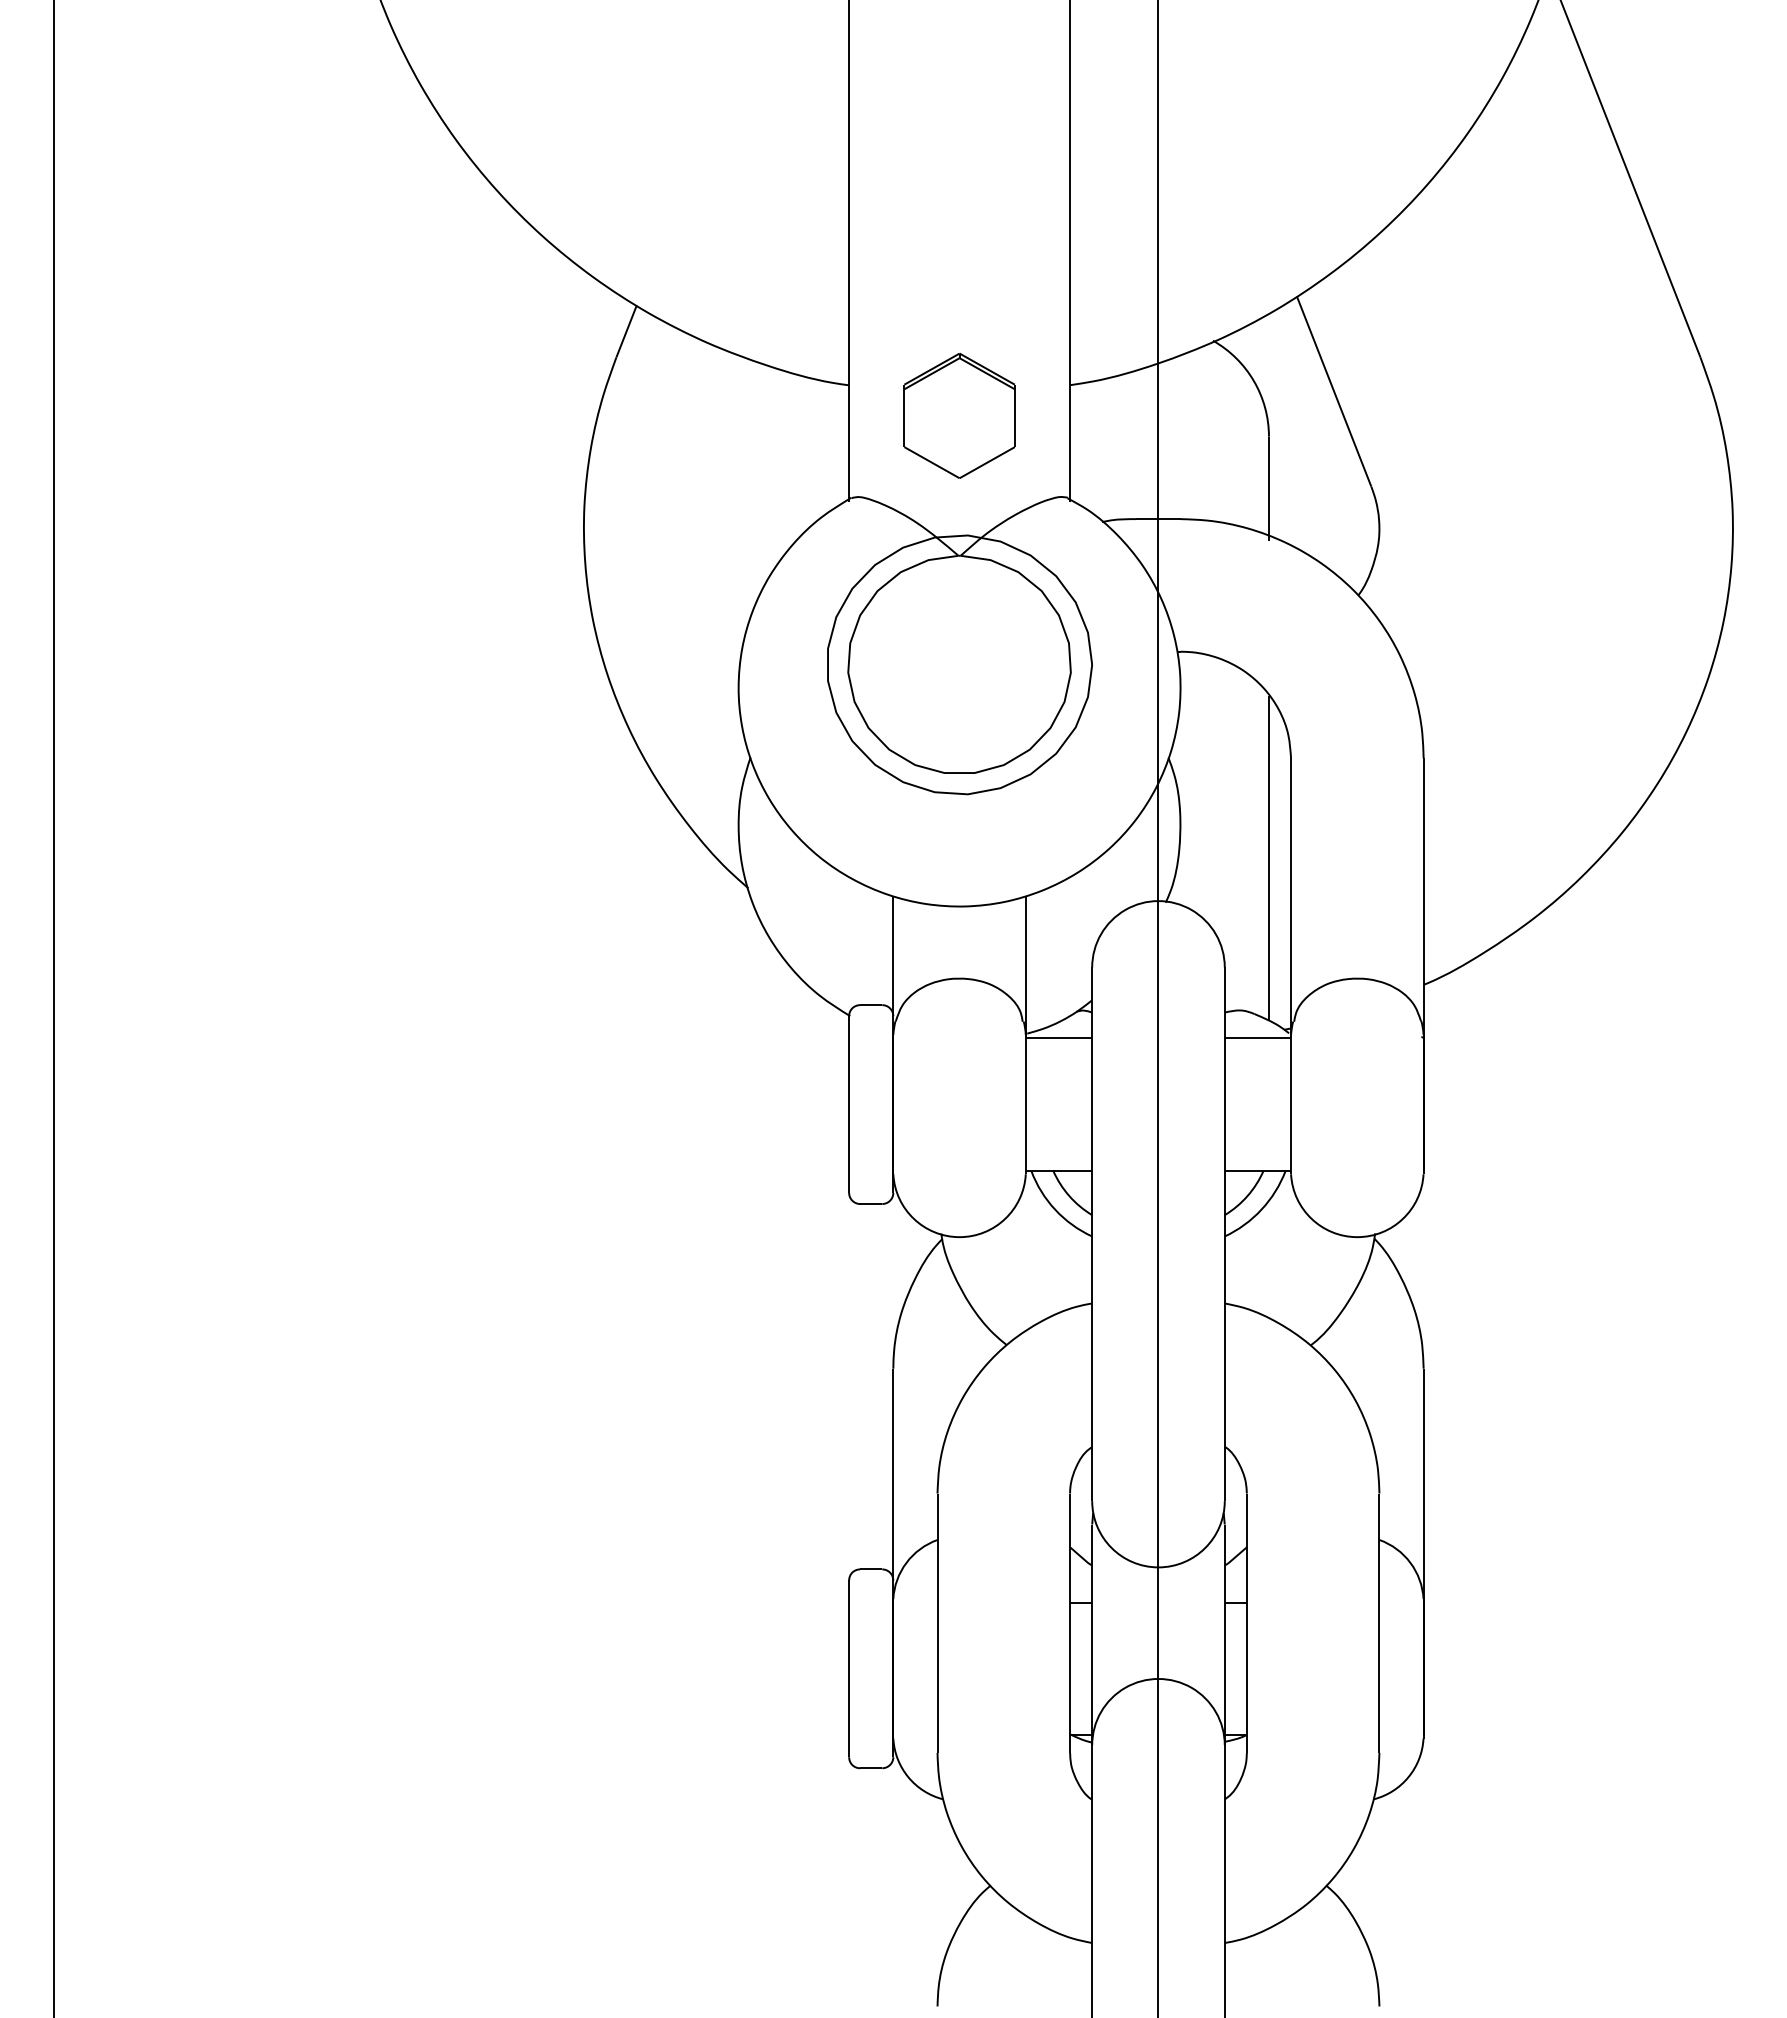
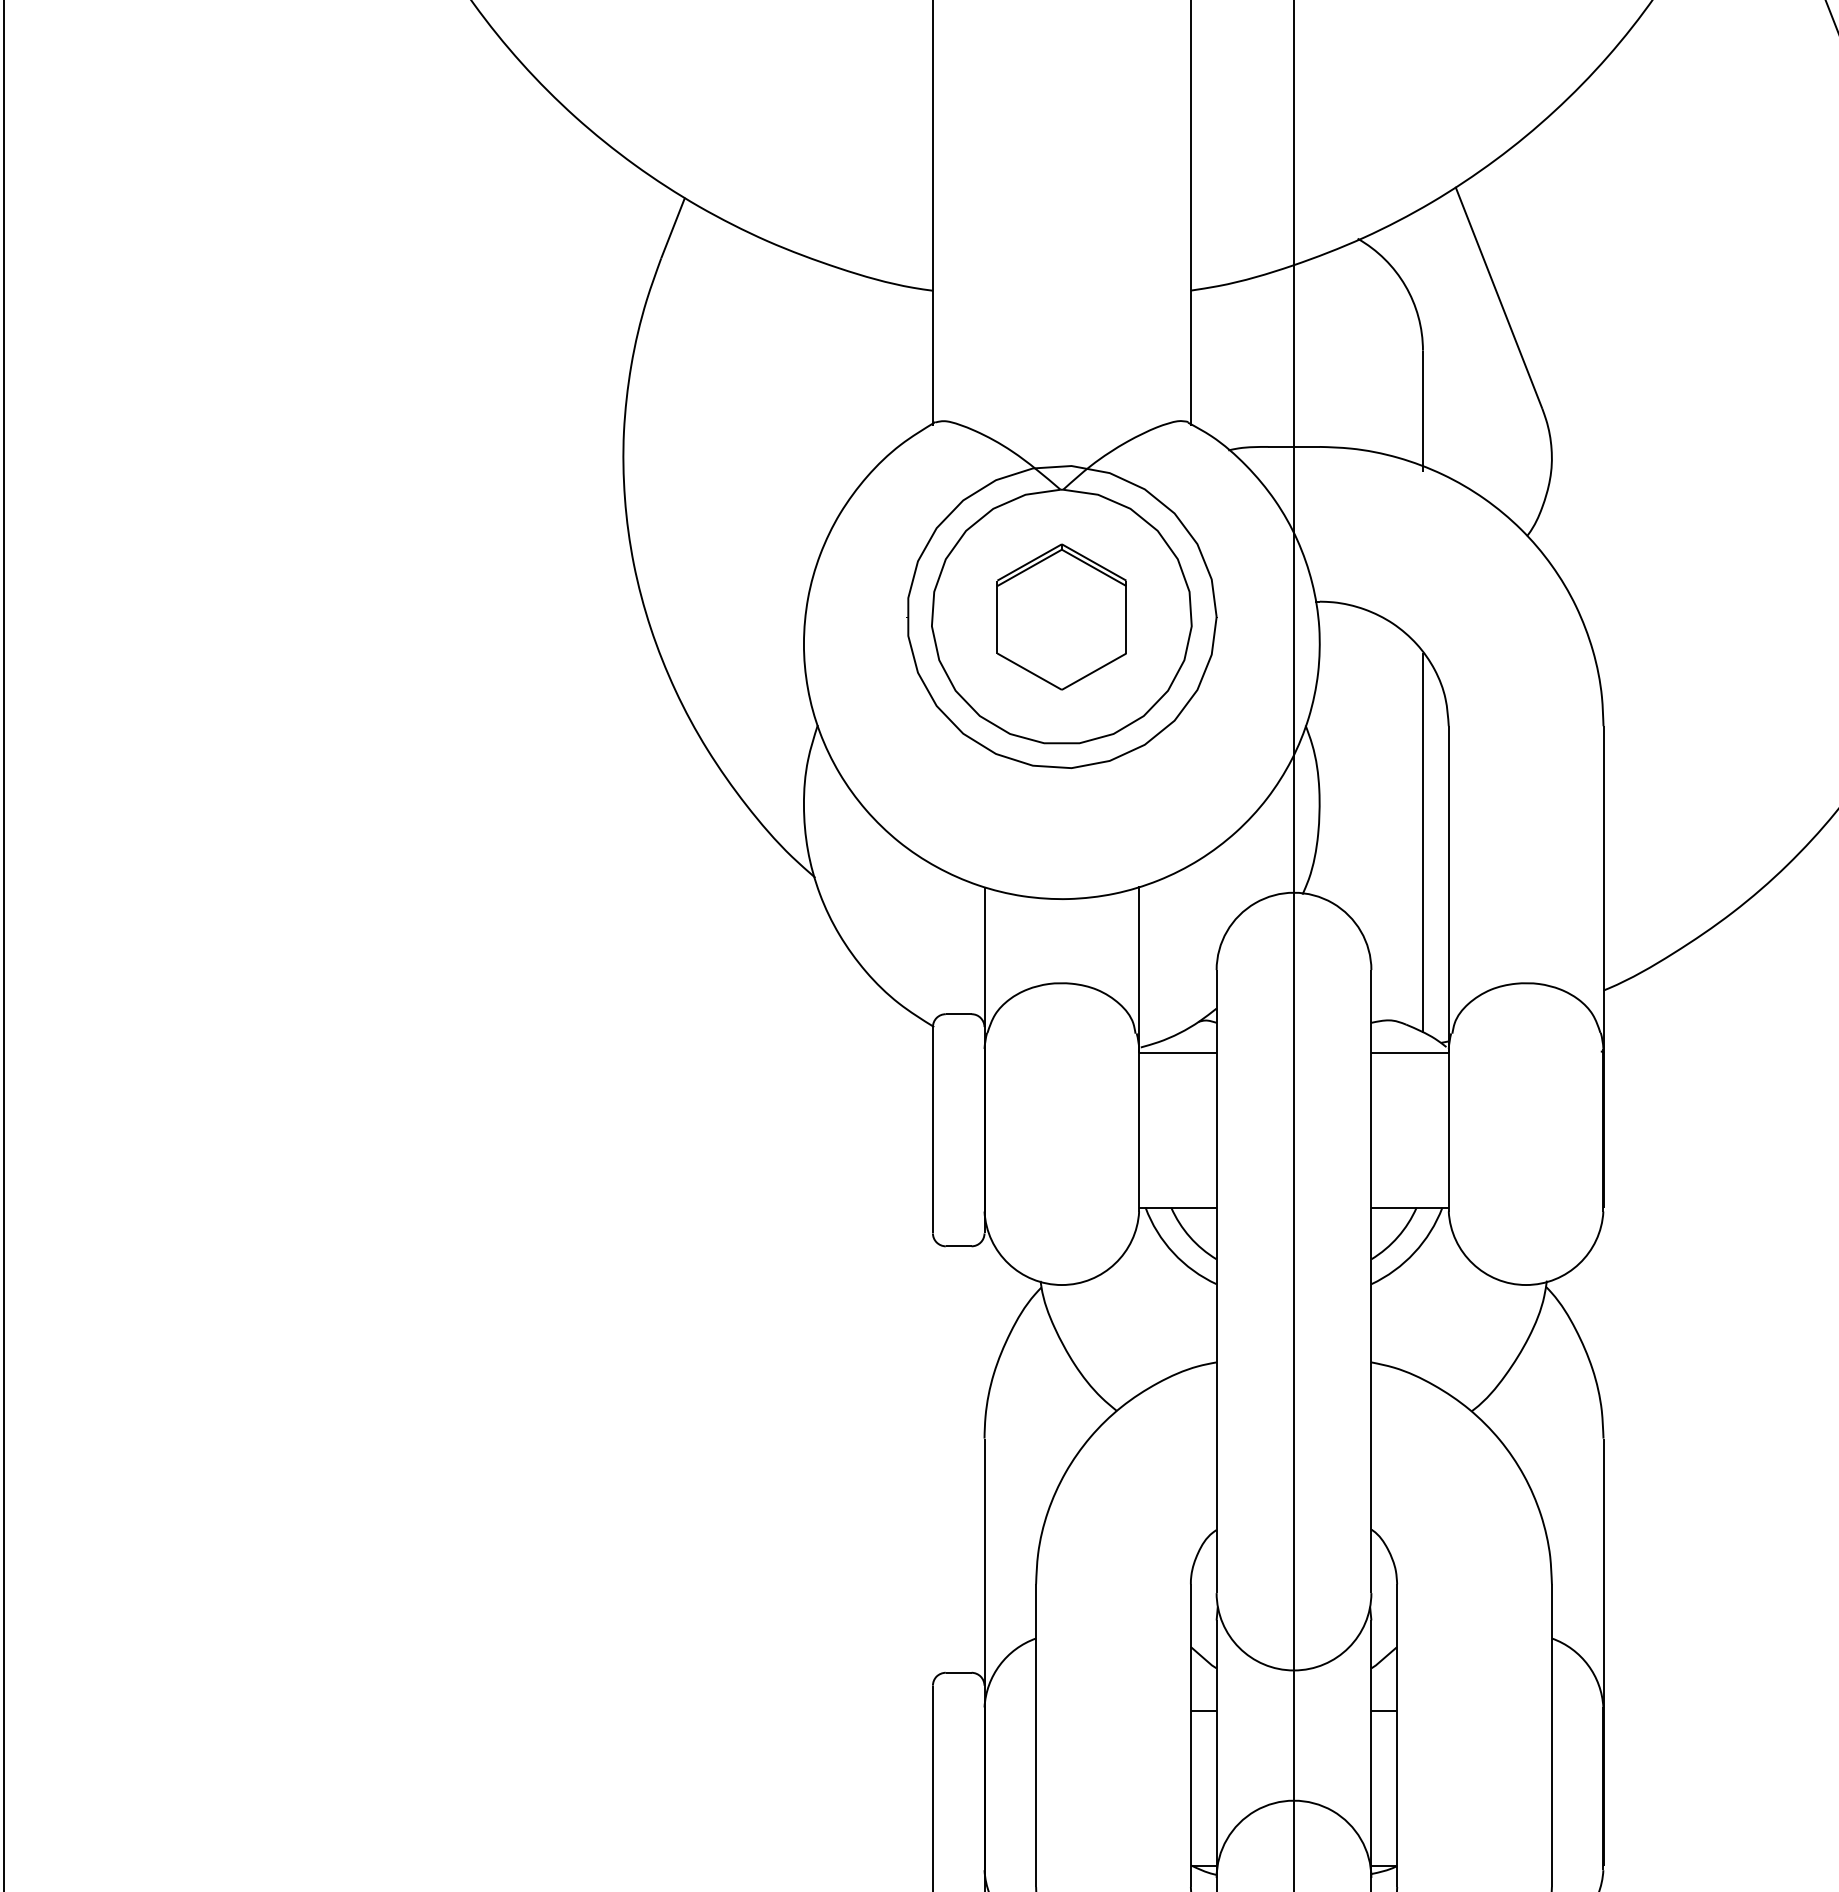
part: (959, 415) -> (1061, 616), moved

